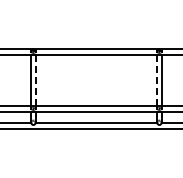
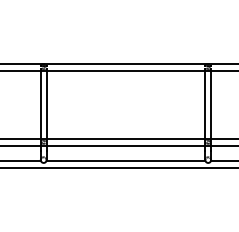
line: (35, 80) -> (46, 104), dashed -> solid
line: (157, 80) -> (205, 104), dashed -> solid

